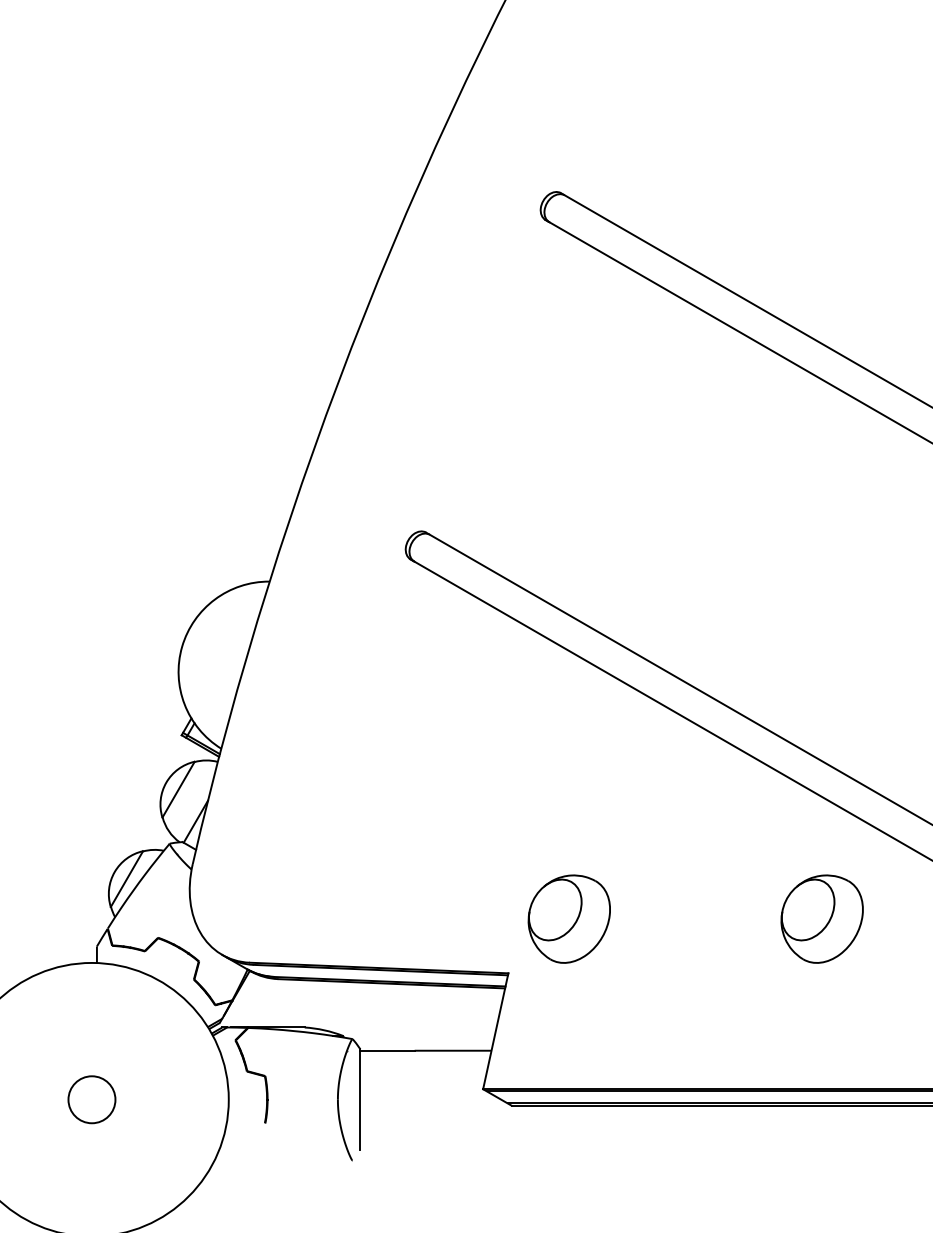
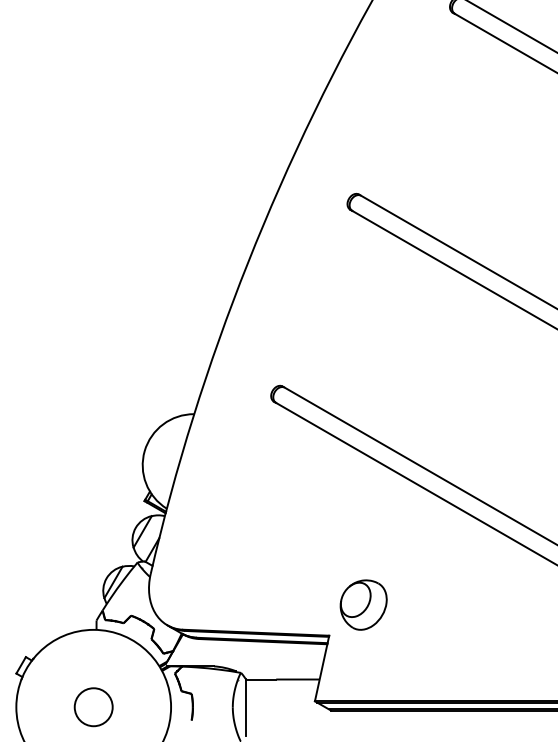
part: (821, 918) -> (506, 604), removed
circle: (91, 1100) -> (93, 707), size x1.43

